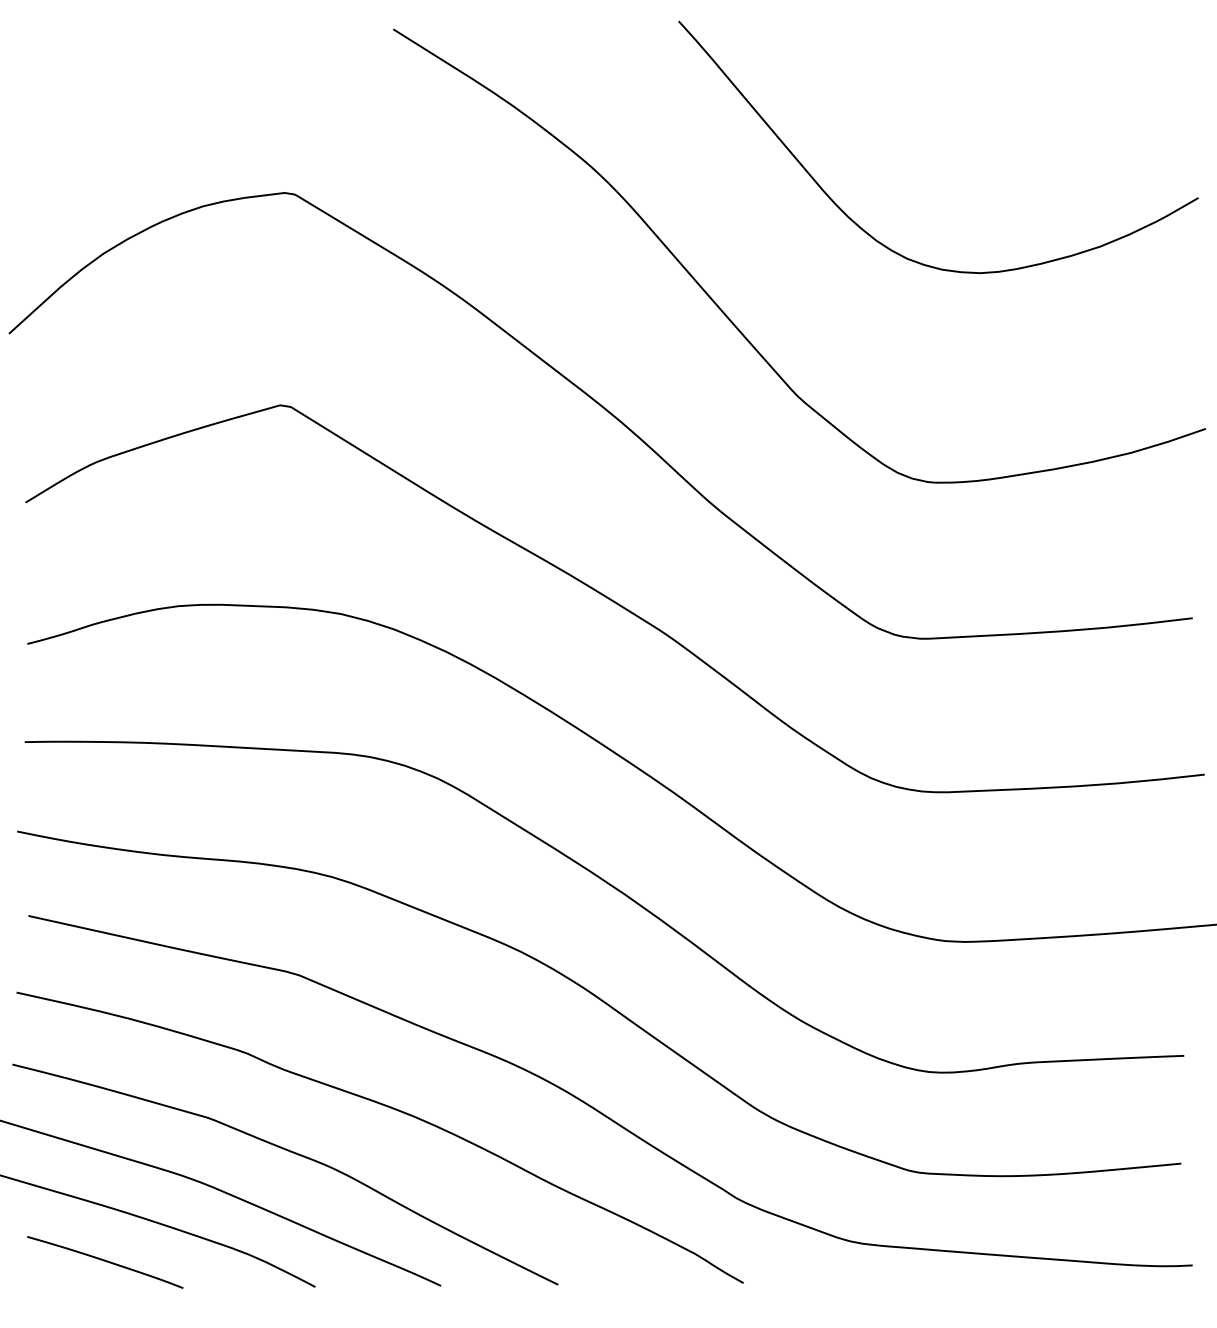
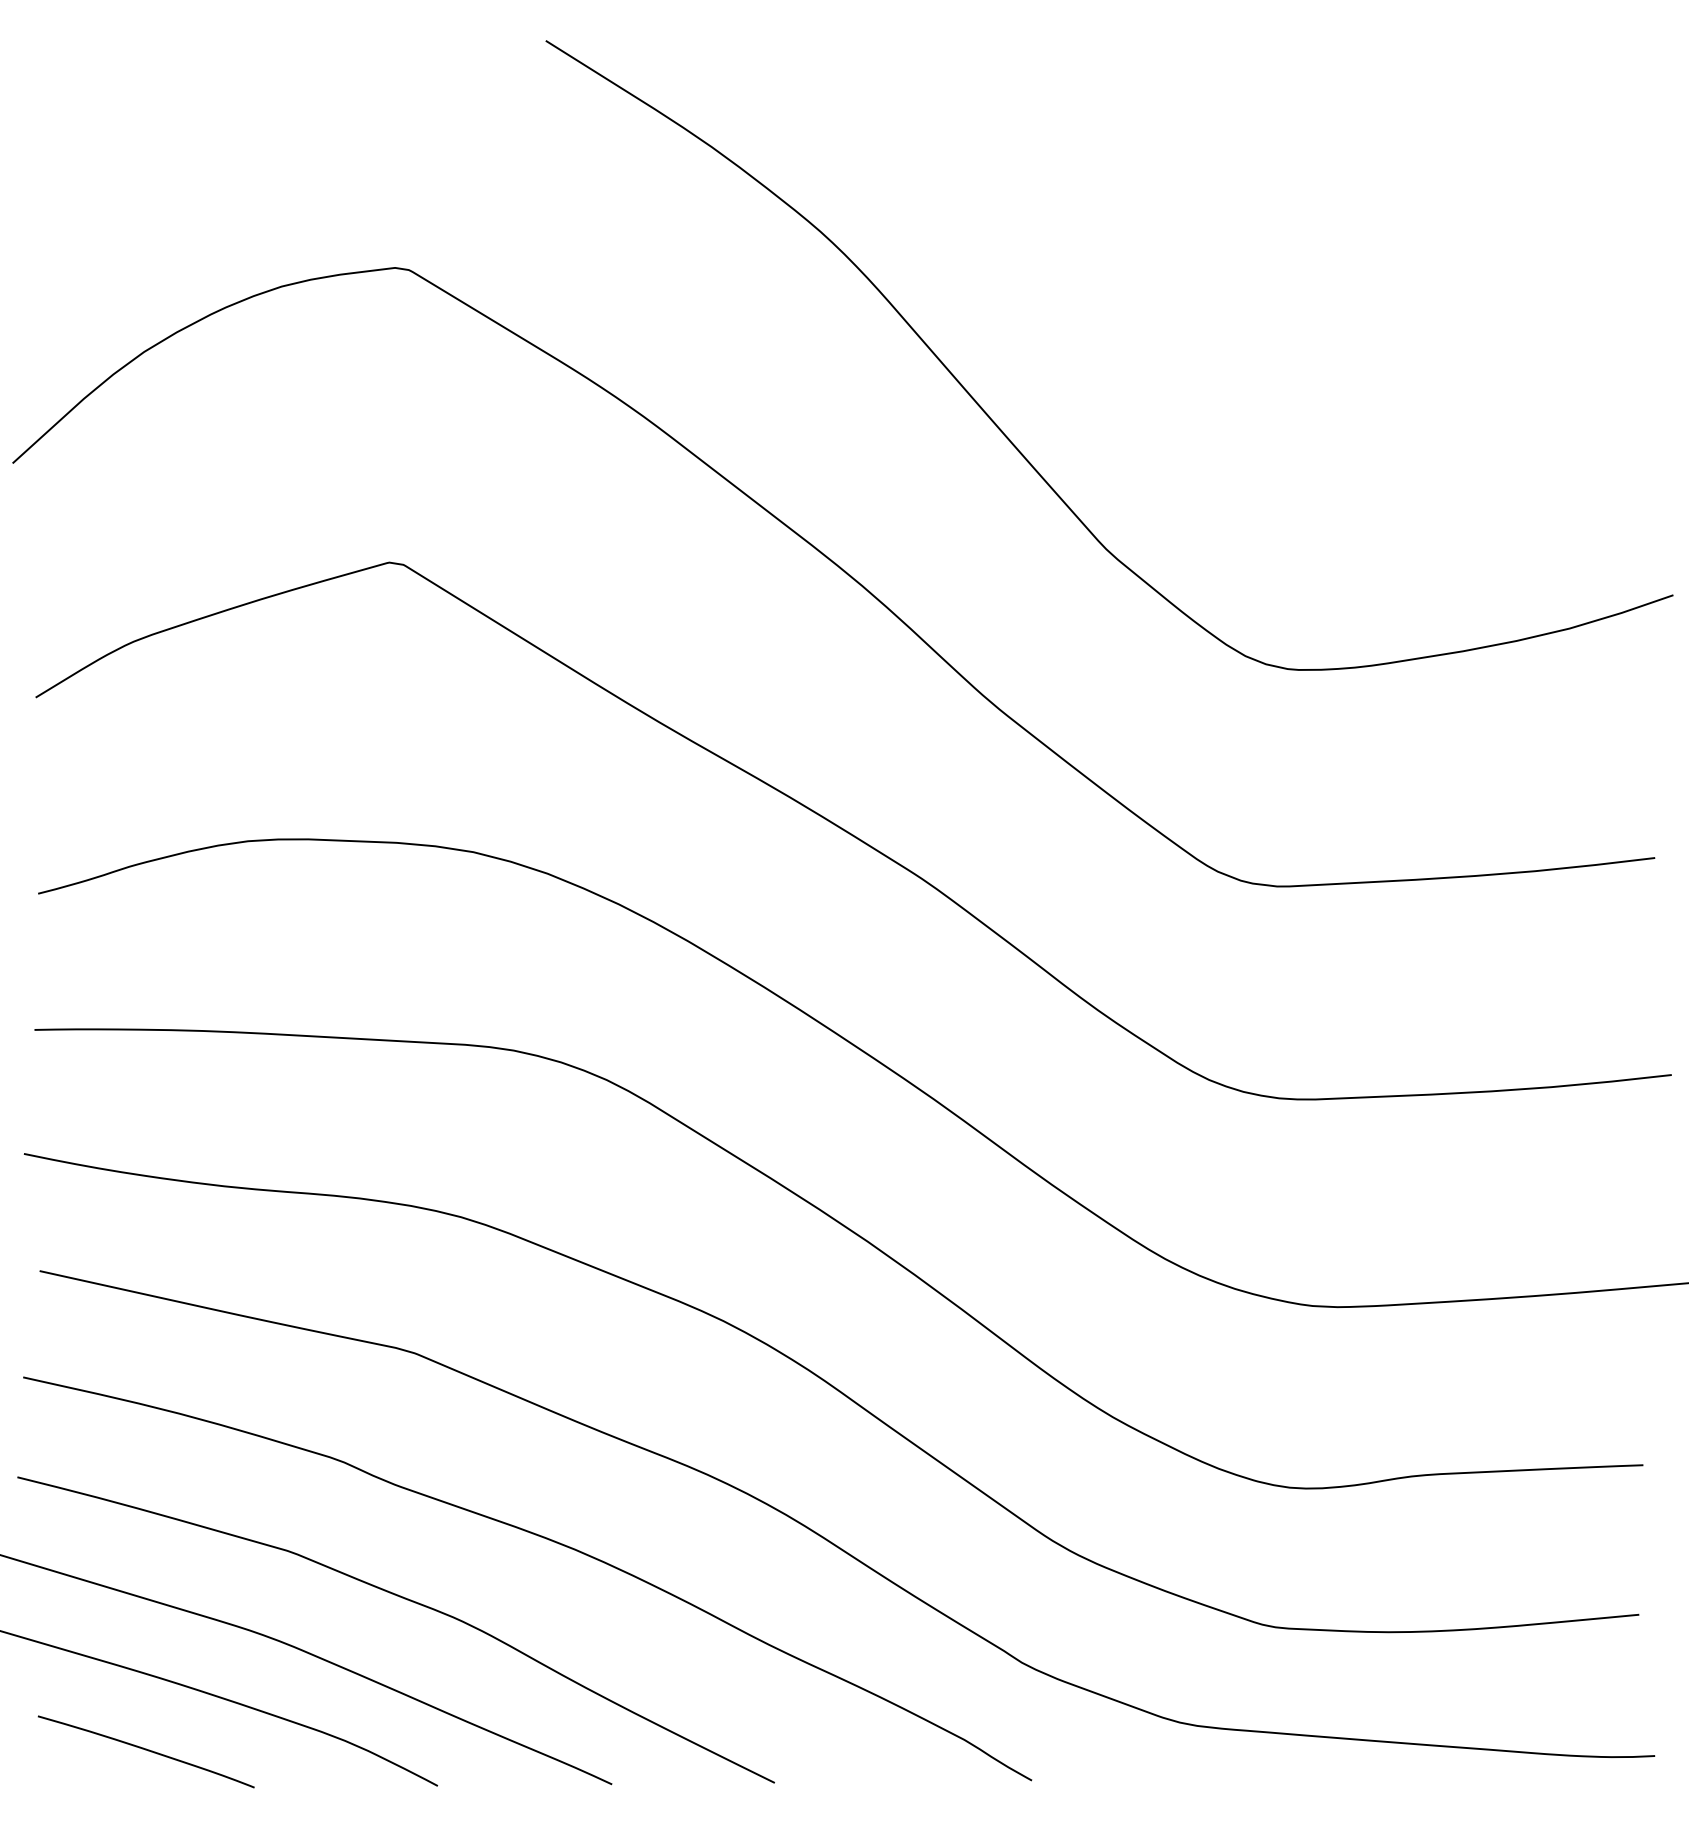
curve: (870, 234) -> (1207, 325), removed

